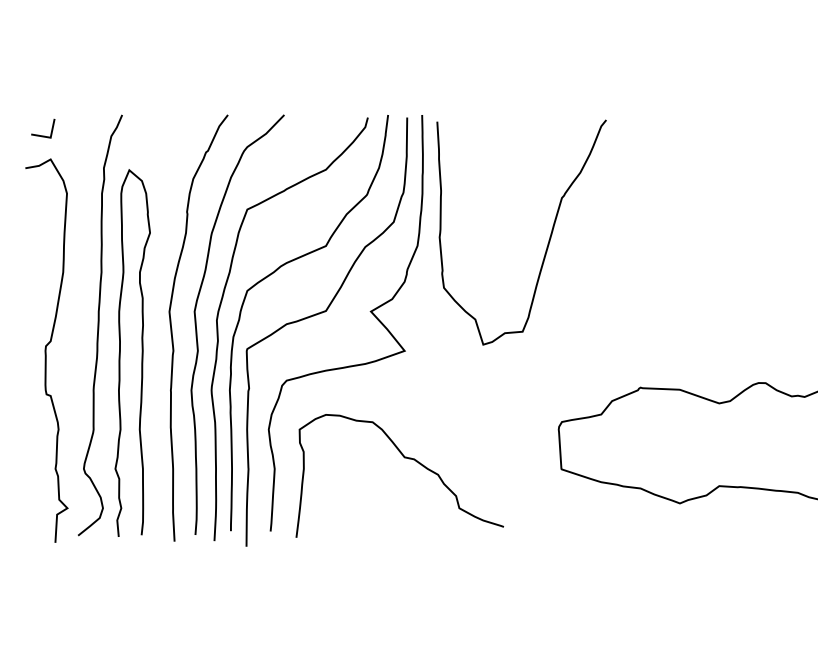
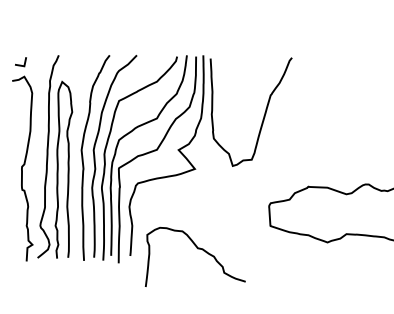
curve: (403, 459) -> (197, 249), moved

